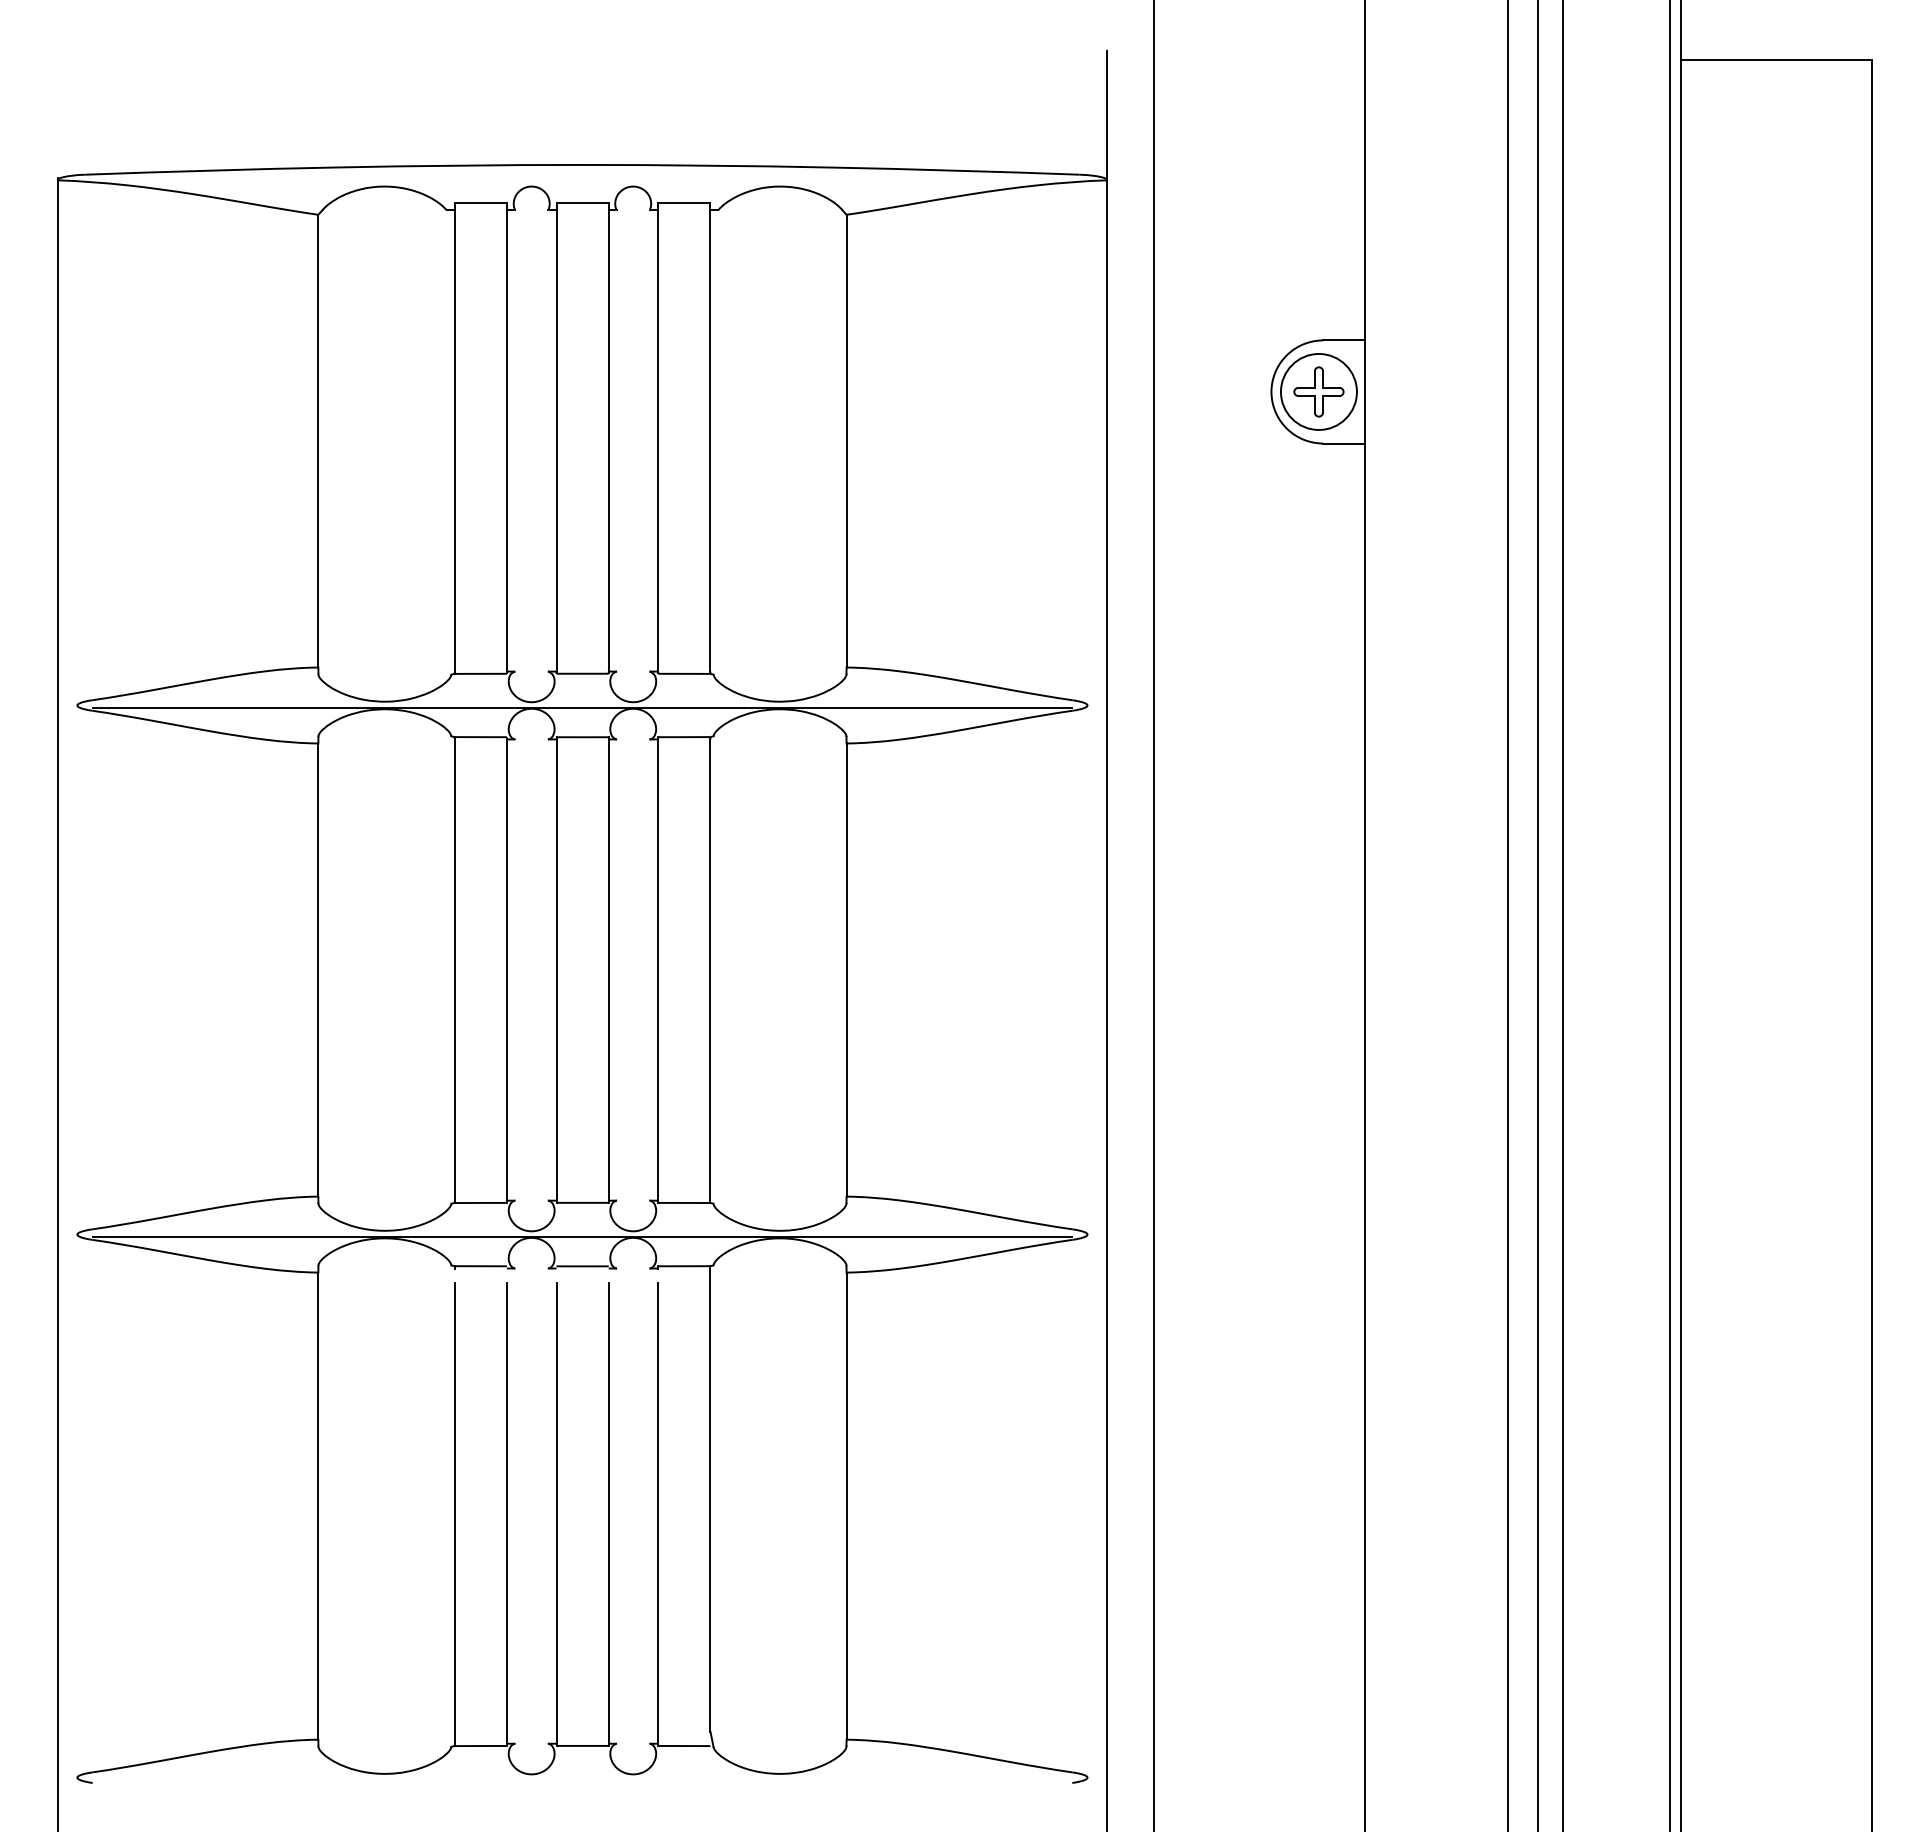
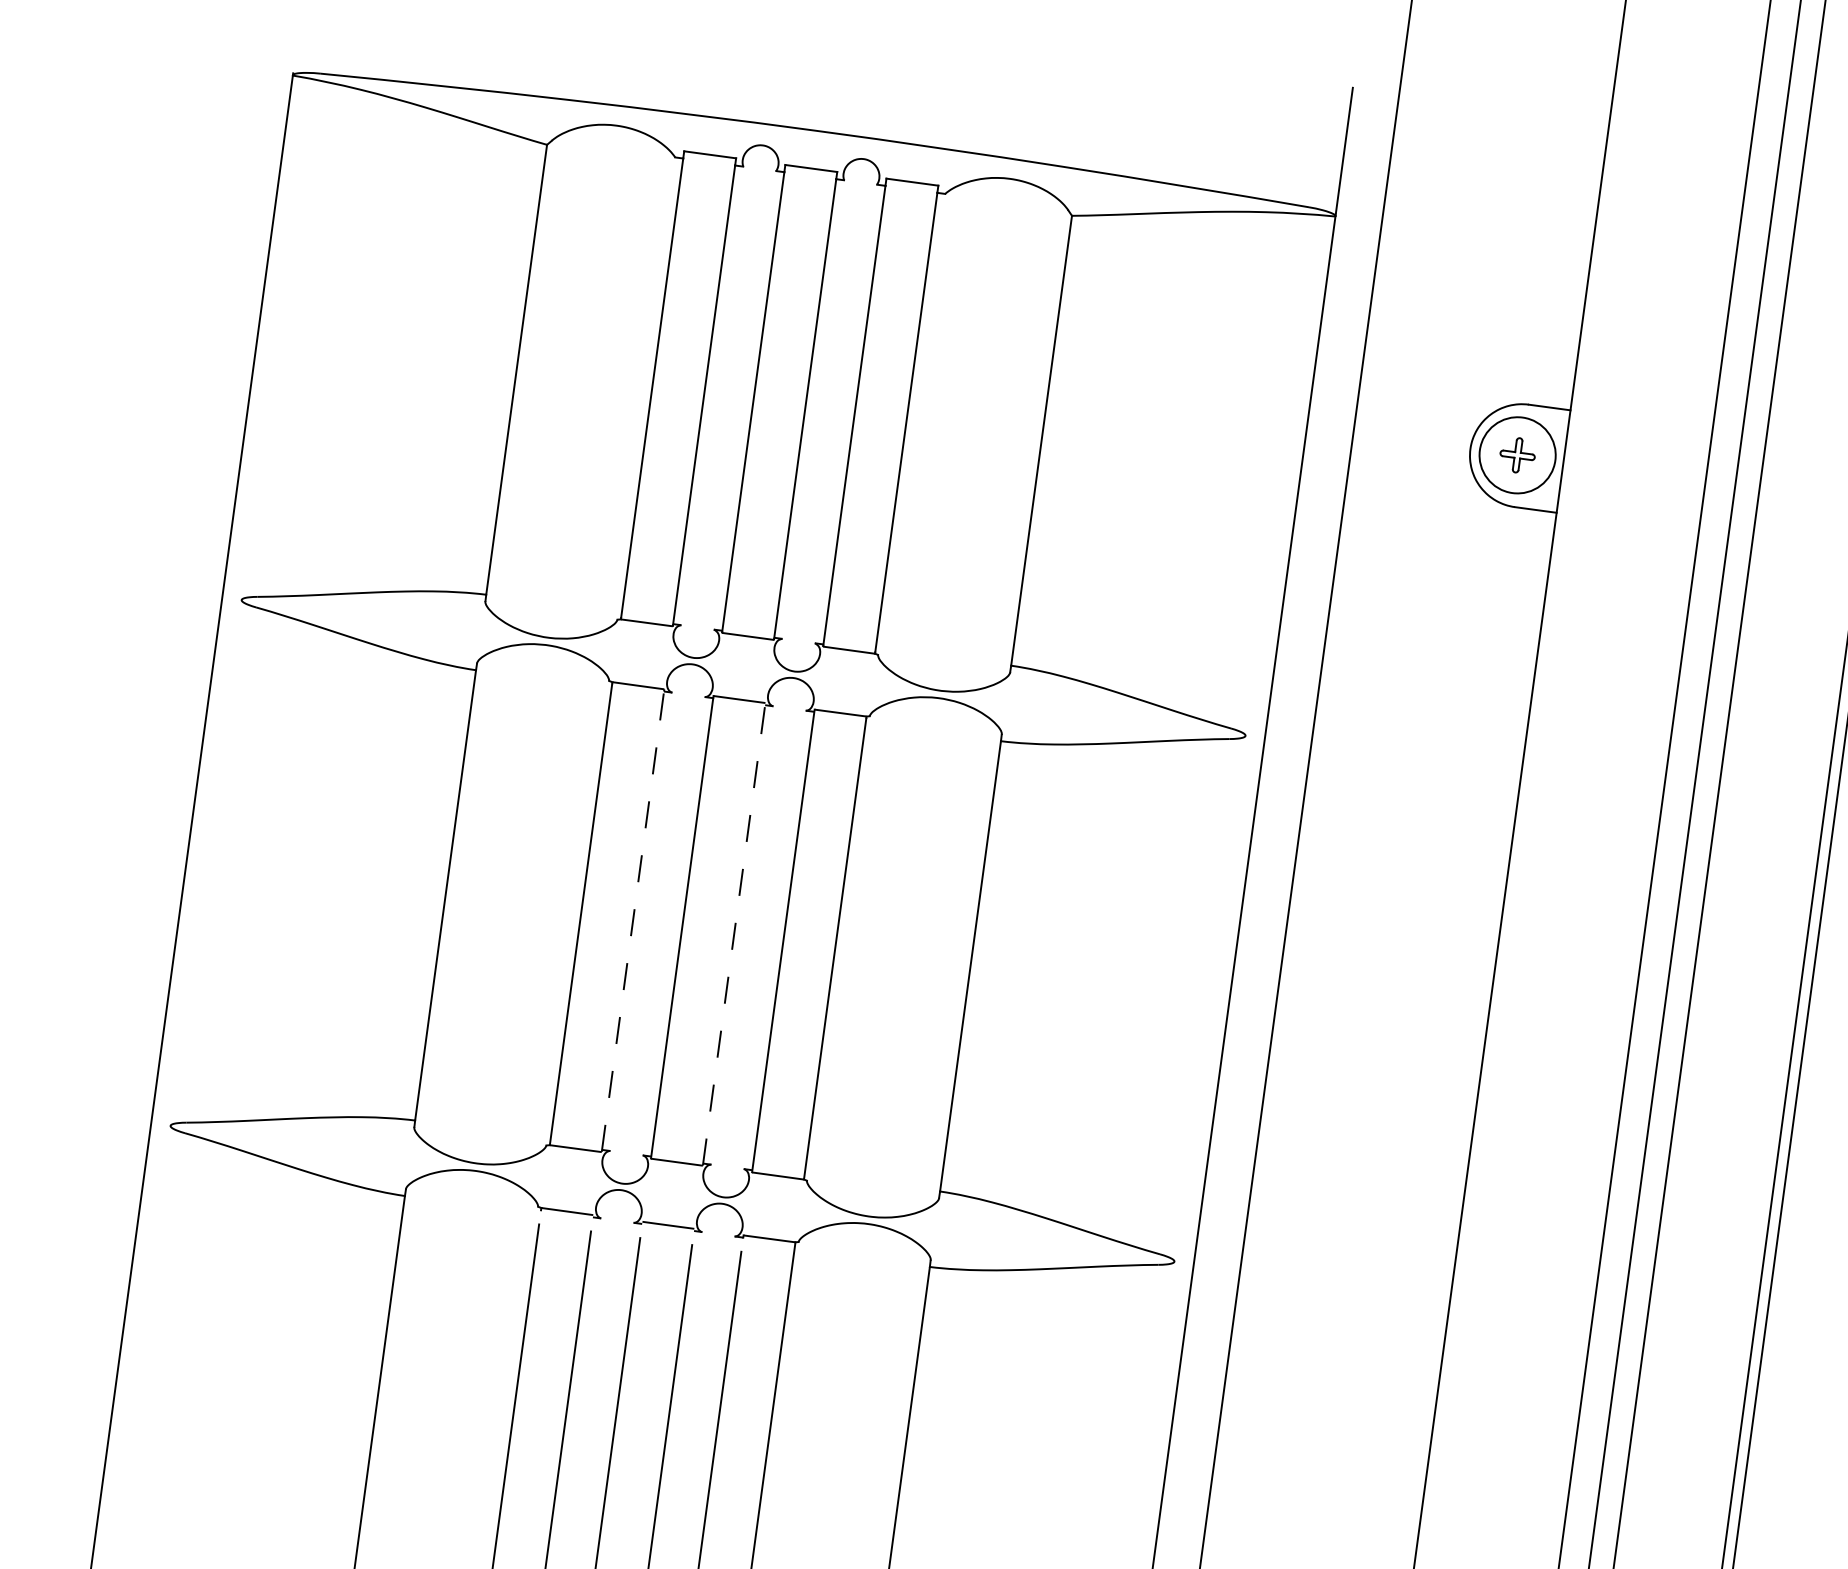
part: (1318, 391) -> (1517, 454), size x0.7
line: (582, 707) -> (743, 669), removed
line: (608, 969) -> (734, 933), solid -> dashed
line: (506, 971) -> (632, 922), solid -> dashed
line: (582, 1236) -> (672, 1195), removed

